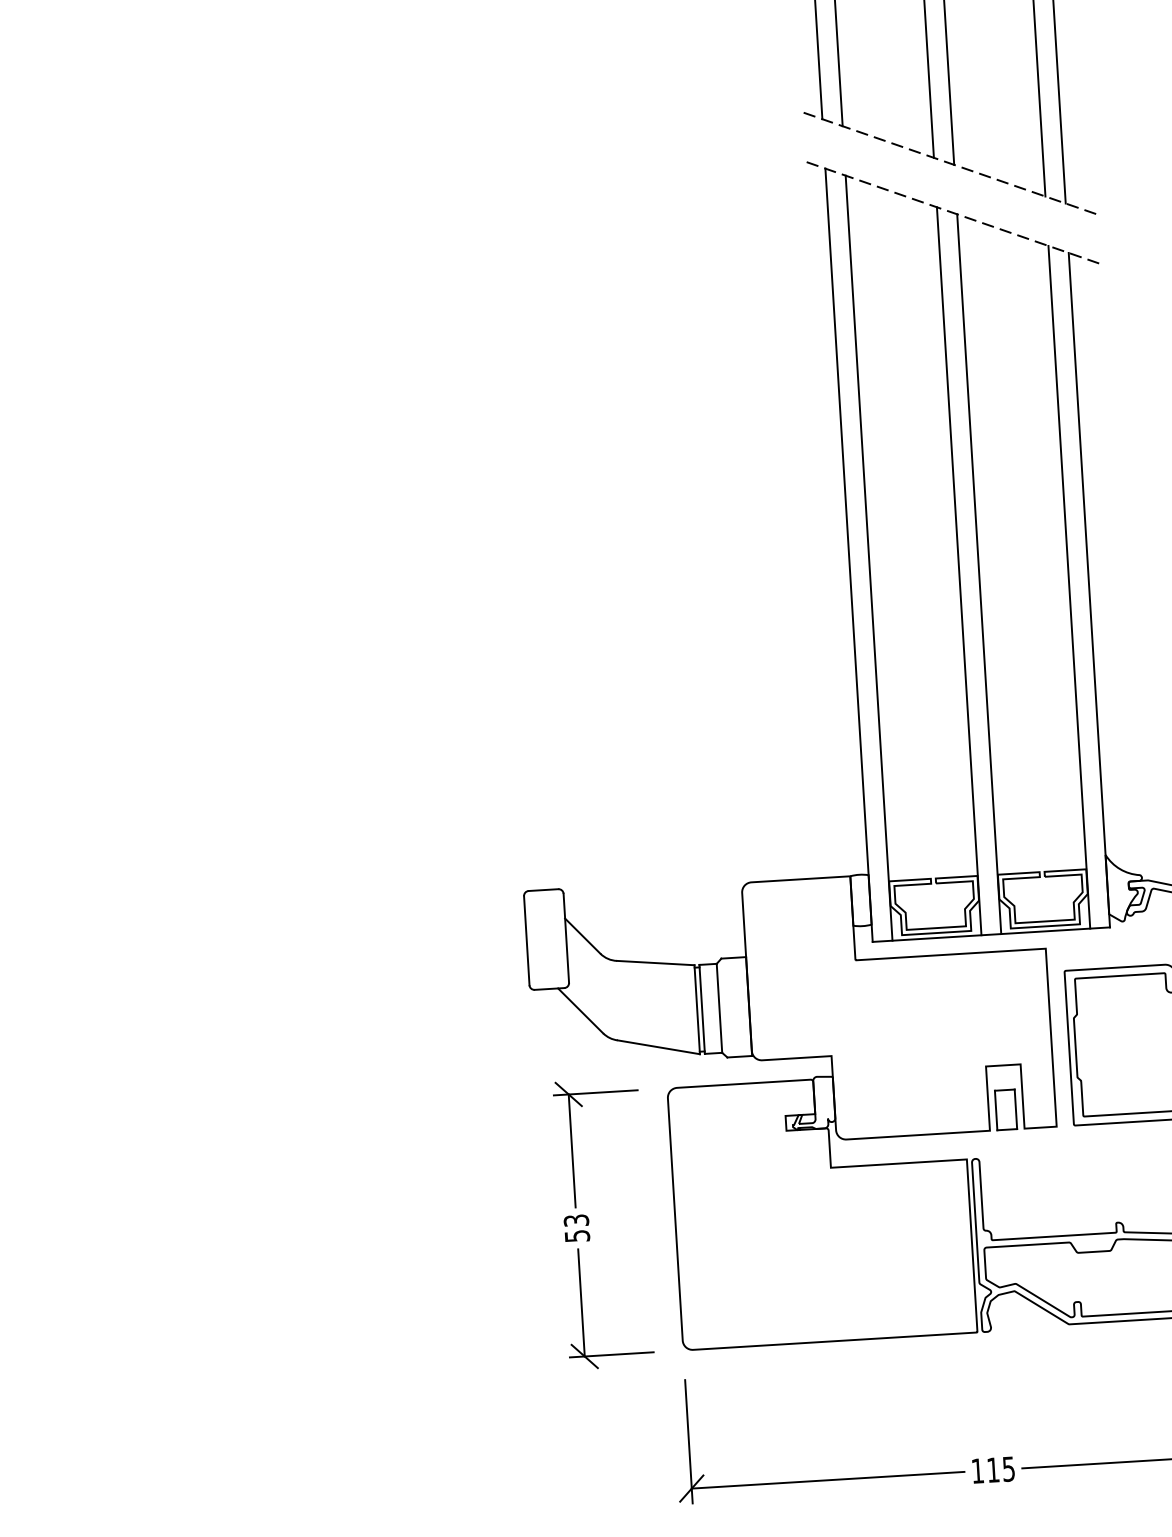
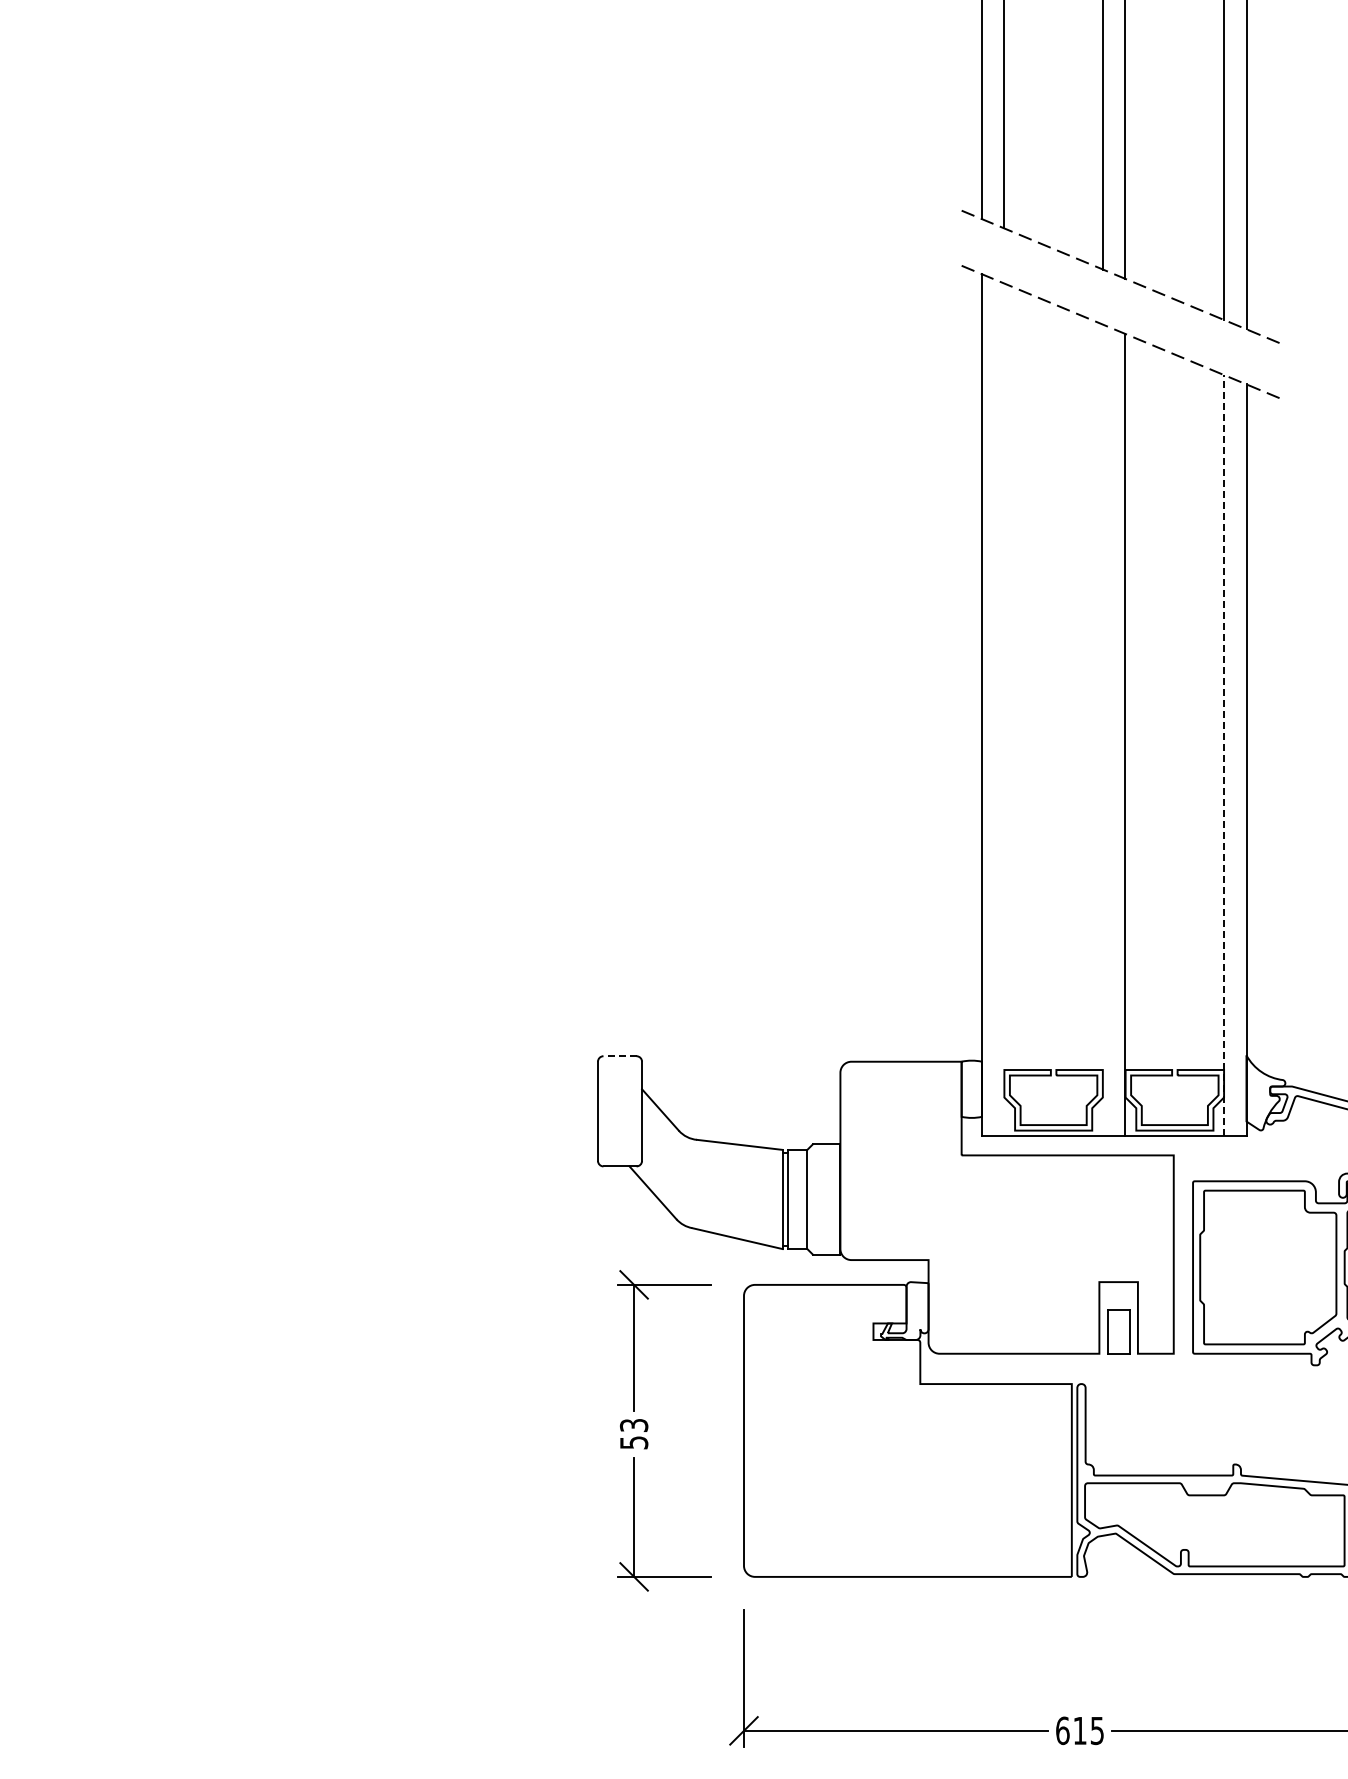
line: (869, 557) -> (1004, 709), removed
line: (959, 571) -> (1103, 730), removed
line: (1069, 587) -> (1224, 755), solid -> dashed
line: (543, 890) -> (620, 1056), solid -> dashed
text: (977, 1470) -> (1062, 1730), 115 -> 615

